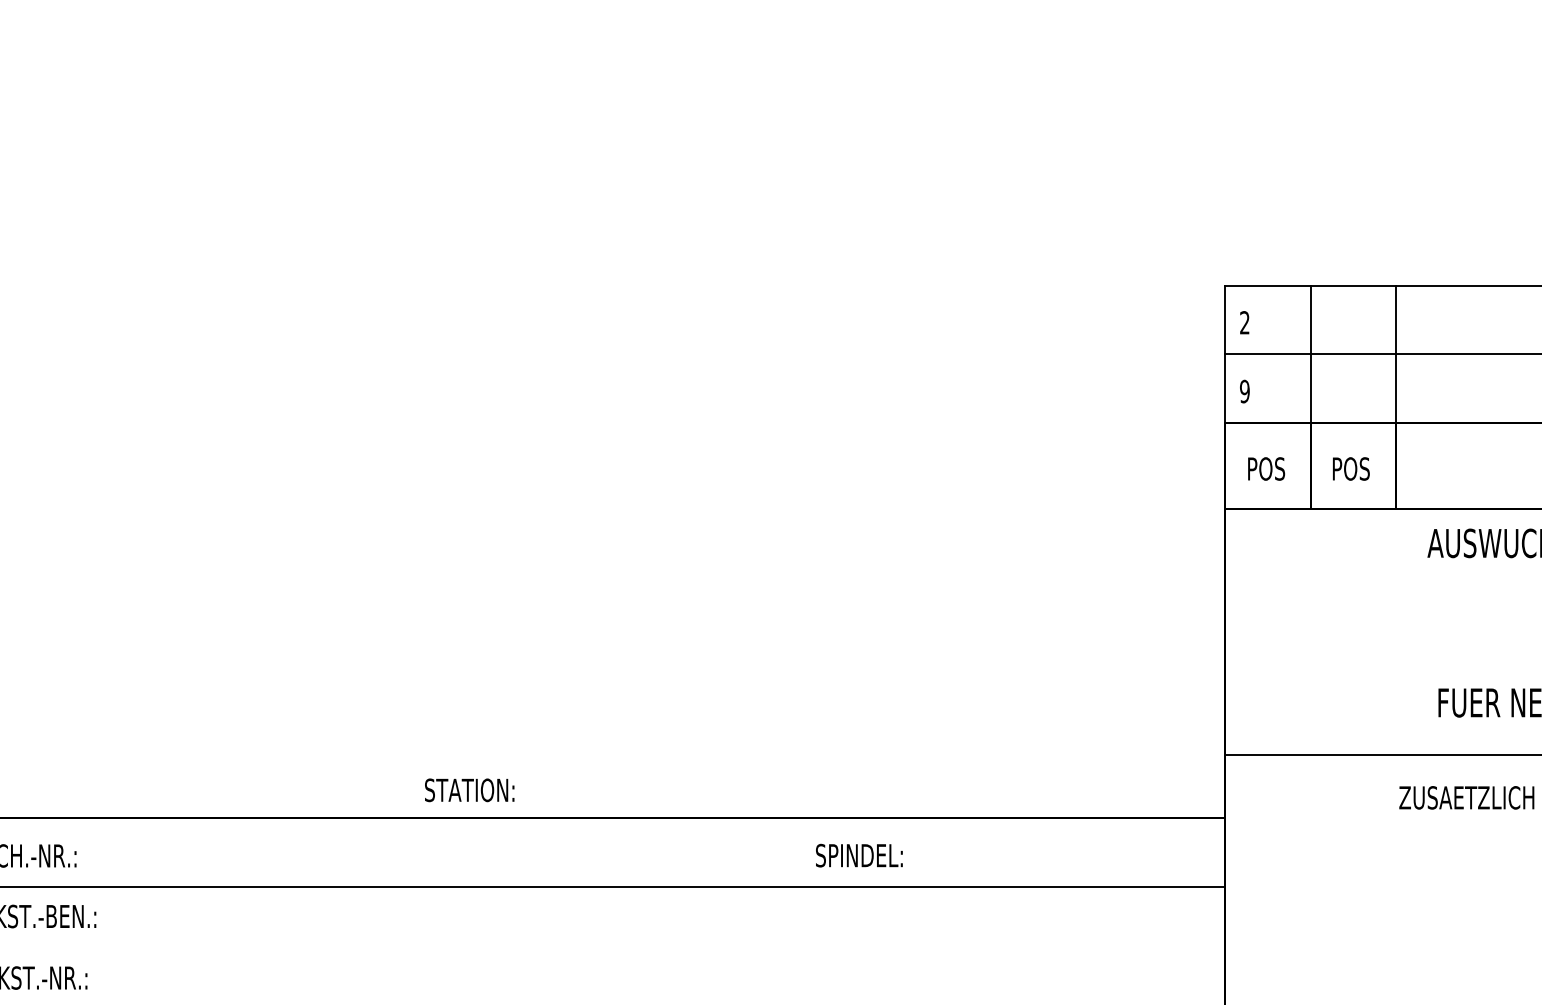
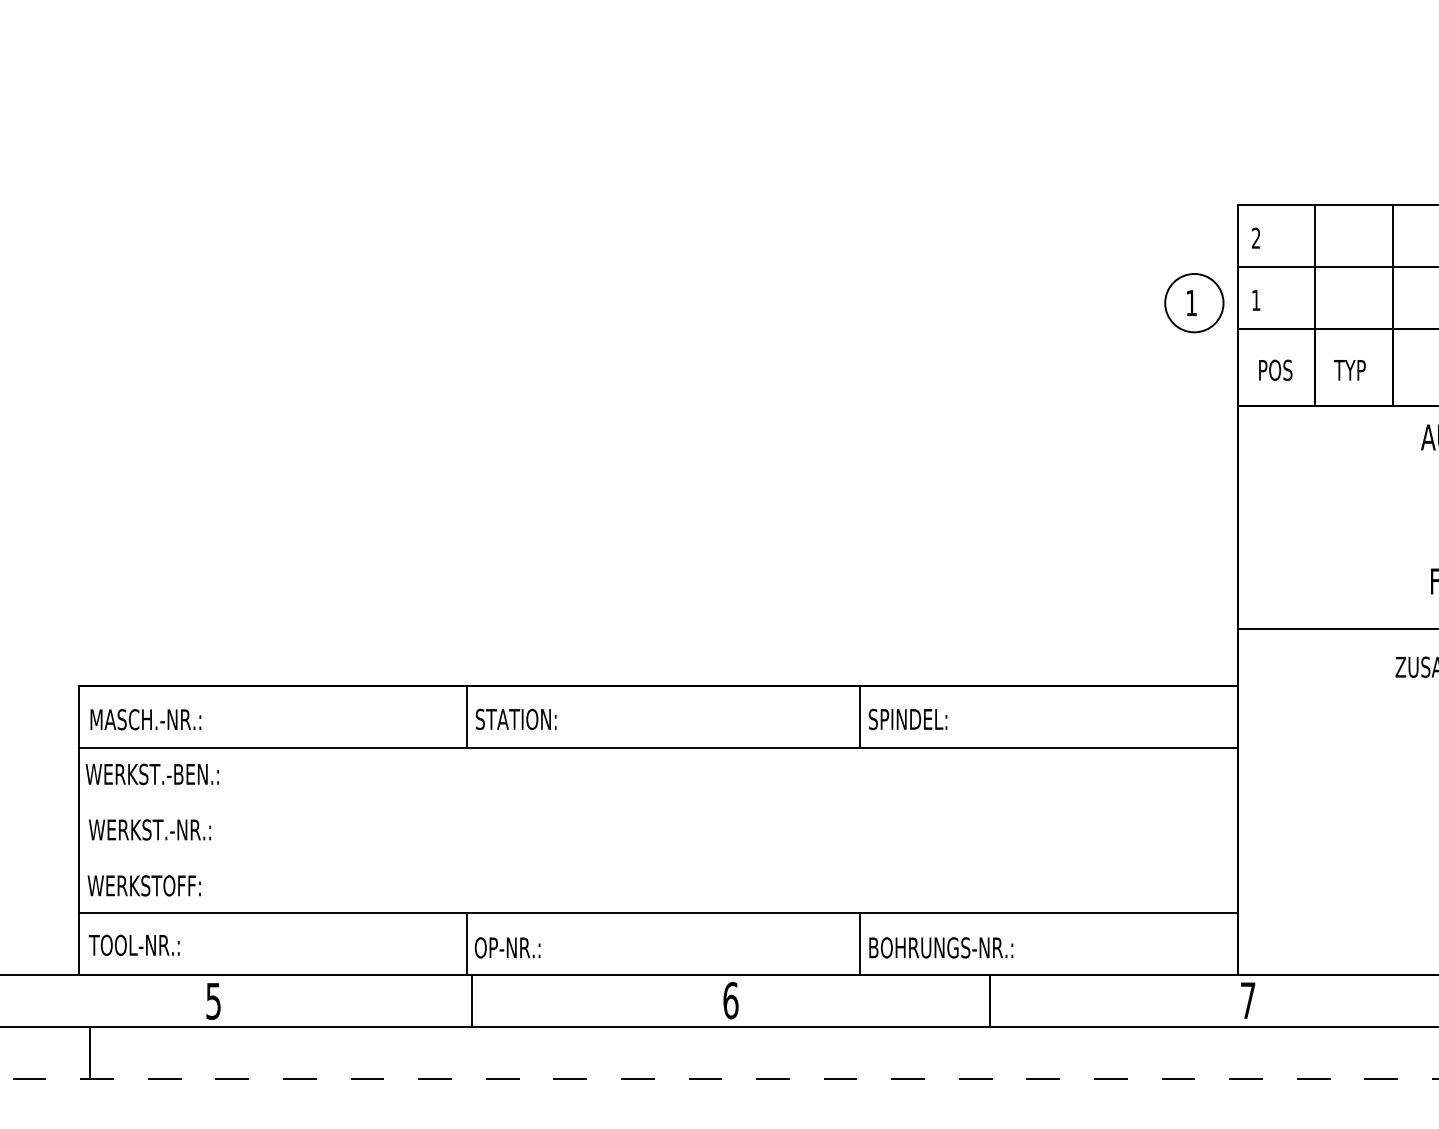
text: (1244, 391) -> (1255, 300), 9 -> 1
part: (1176, 395) -> (1194, 303), added
text: (1349, 468) -> (1350, 369), POS -> TYP
text: (468, 790) -> (515, 719), moved
line: (371, 852) -> (467, 716), added
line: (806, 852) -> (860, 716), added

